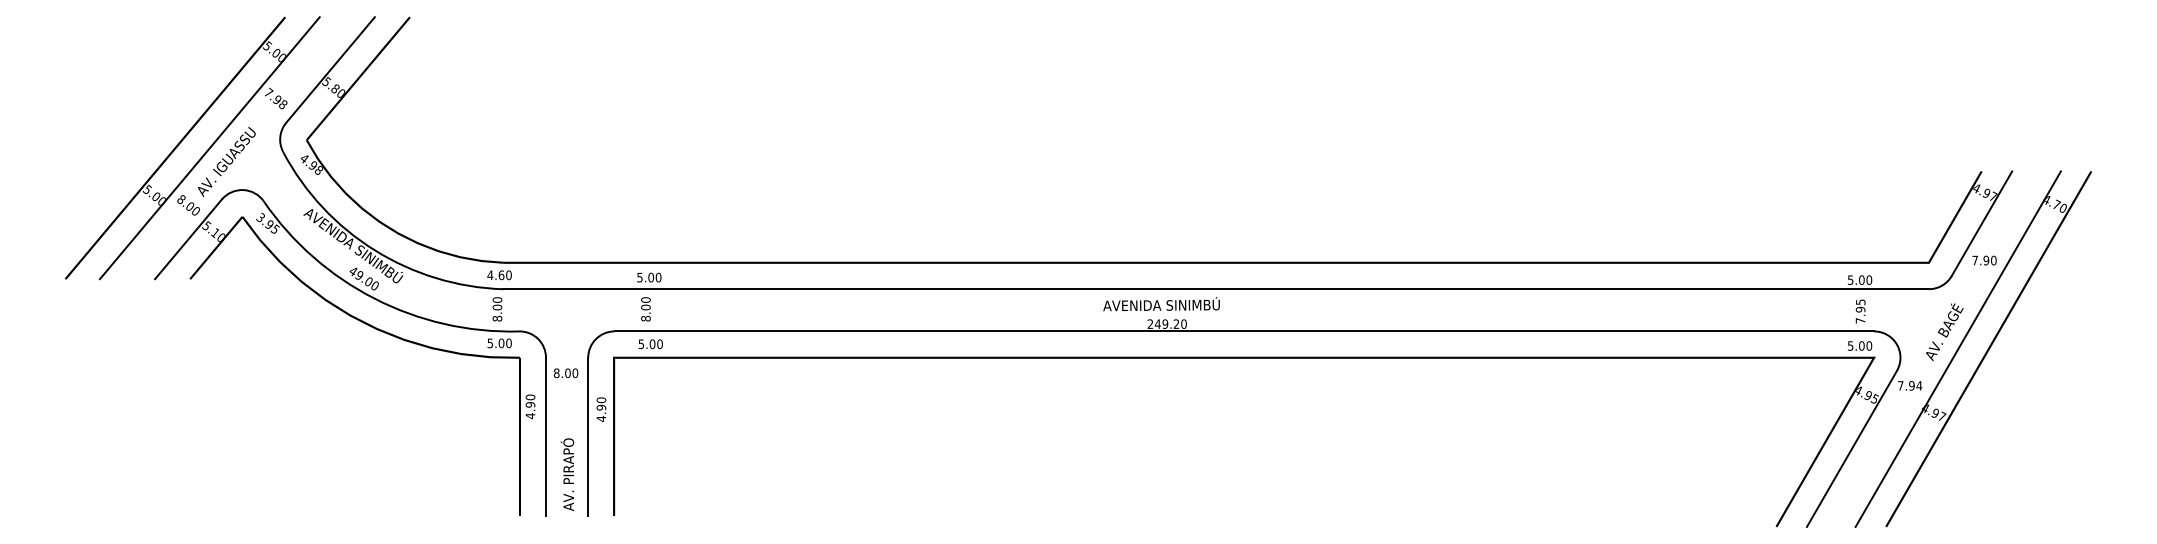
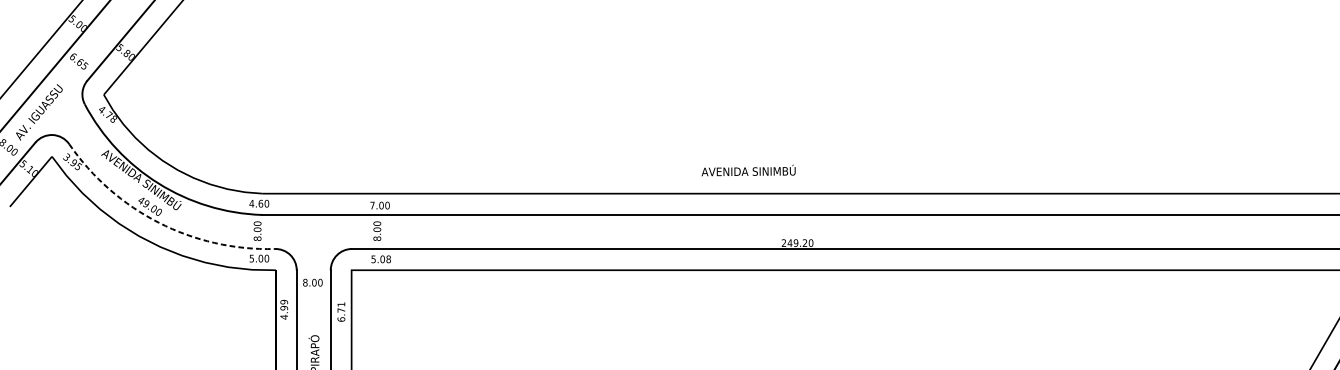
text: (275, 98) -> (78, 61), 7.98 -> 6.65
text: (313, 164) -> (109, 114), 4.98 -> 4.78
text: (639, 277) -> (372, 205), 5.00 -> 7.00
arc: (374, 298) -> (158, 222), solid -> dashed
text: (1161, 304) -> (748, 170), moved
text: (659, 343) -> (388, 258), 5.00 -> 5.08
text: (530, 397) -> (284, 302), 4.90 -> 4.99
text: (601, 409) -> (341, 311), 4.90 -> 6.71

